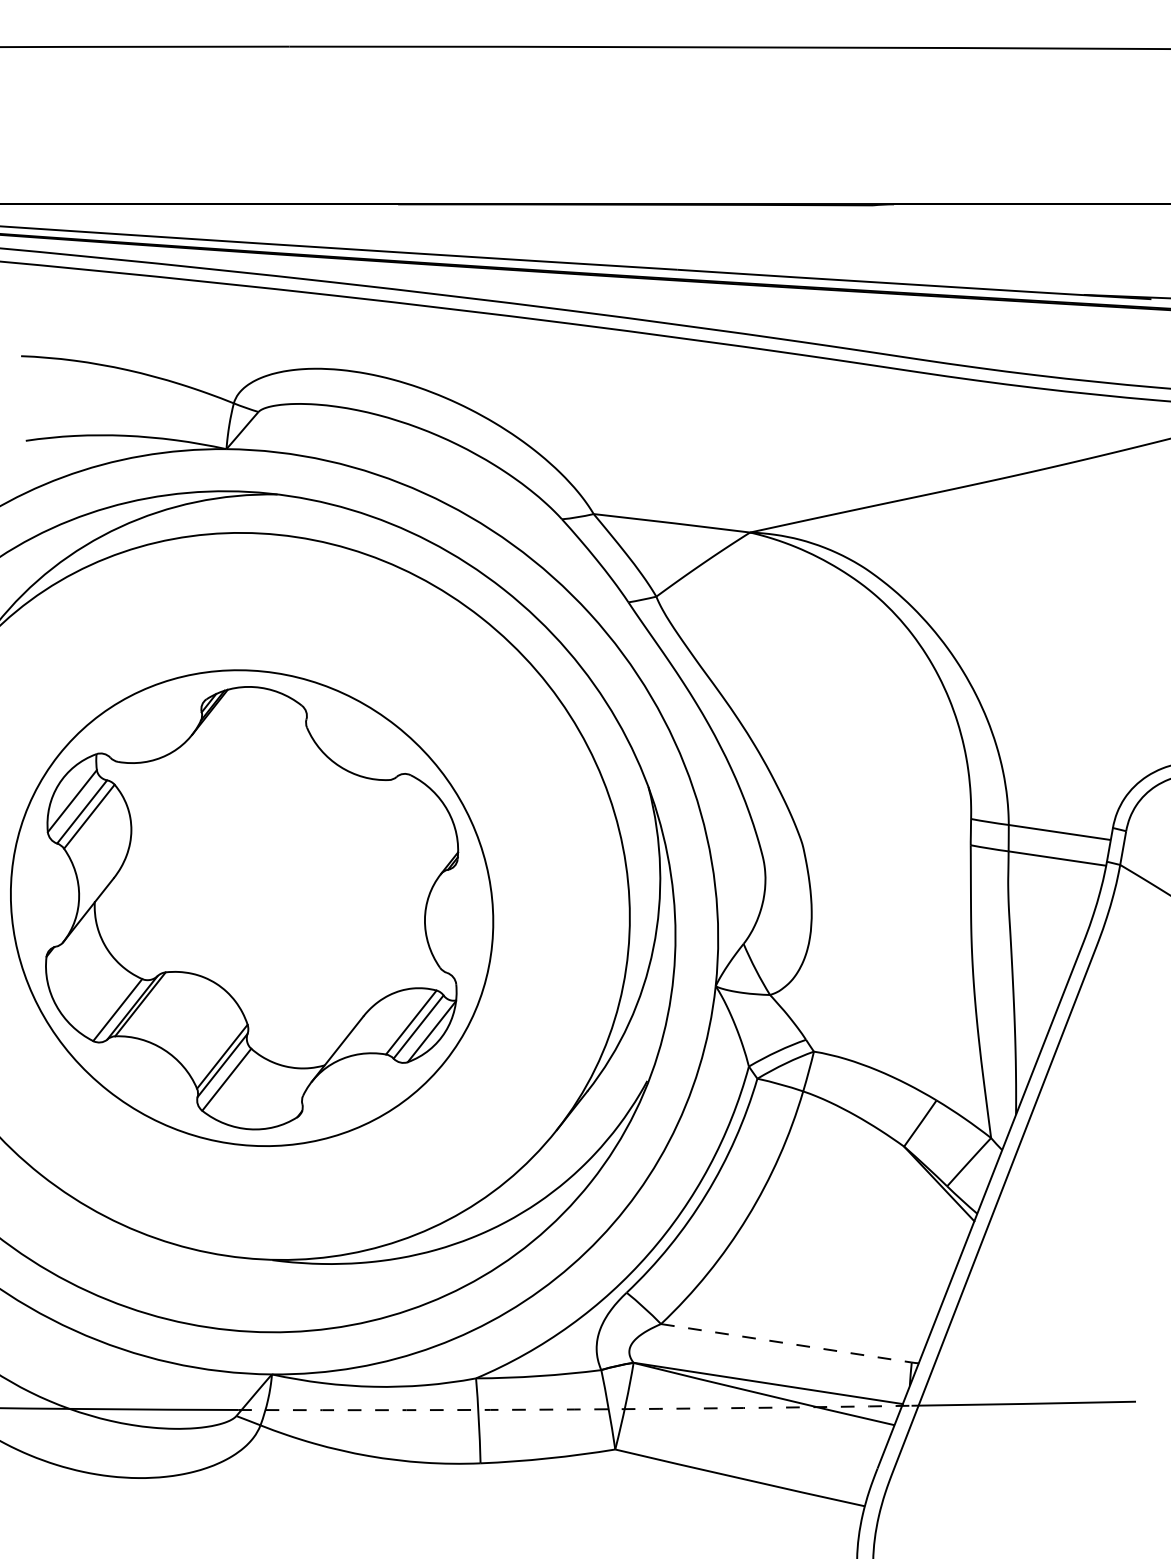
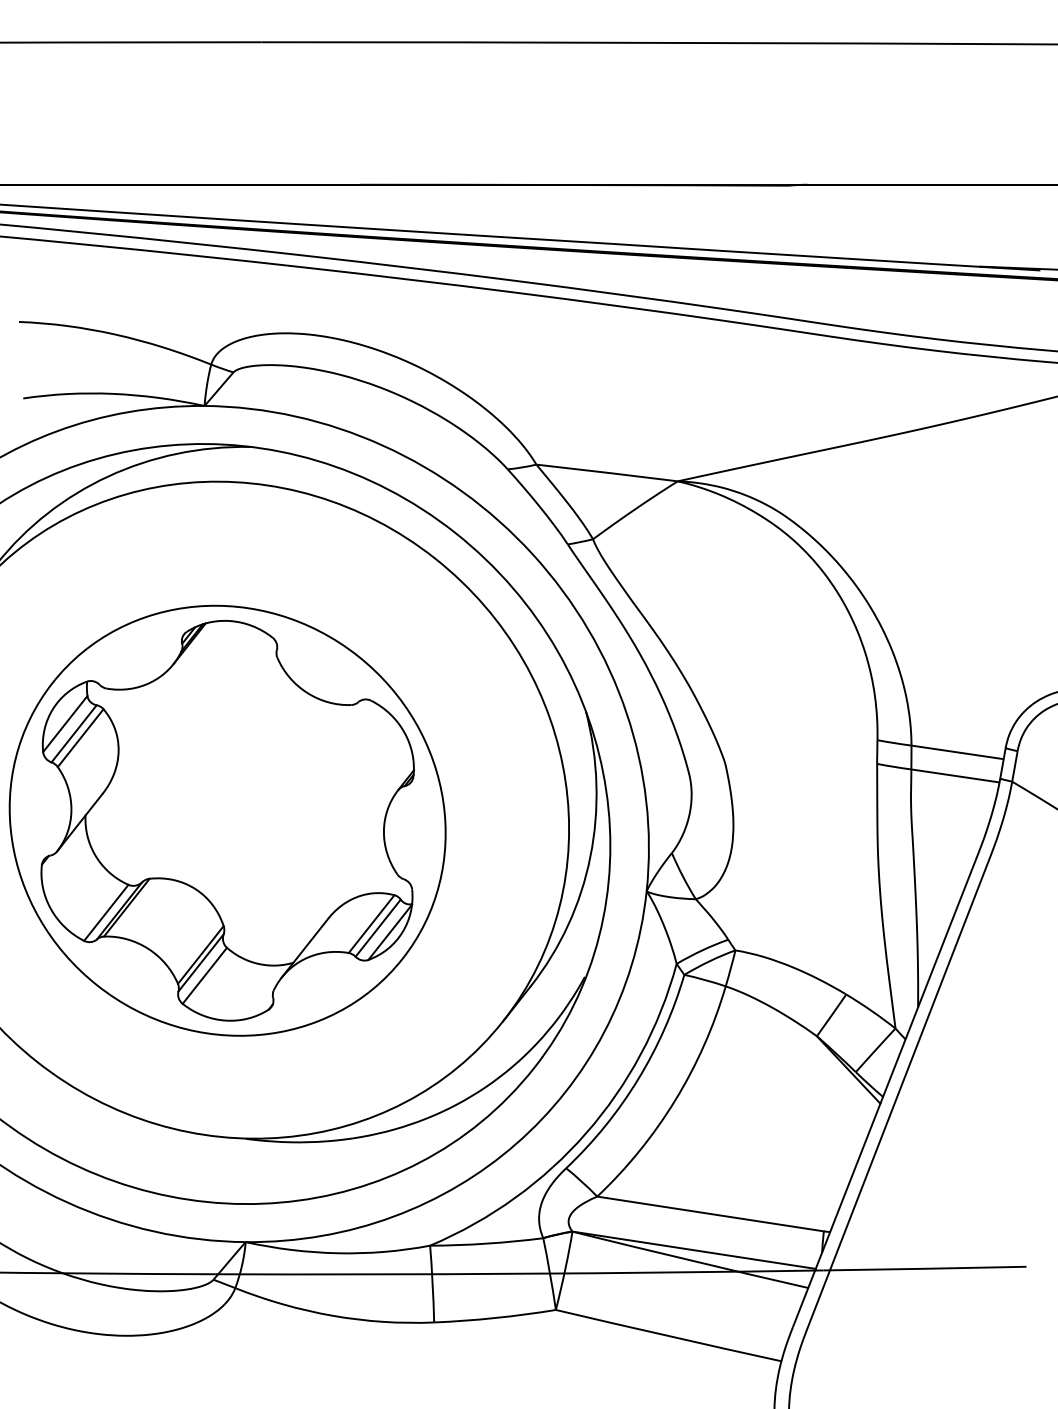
line: (786, 1342) -> (710, 1213), dashed -> solid
arc: (574, 1409) -> (519, 1273), dashed -> solid

